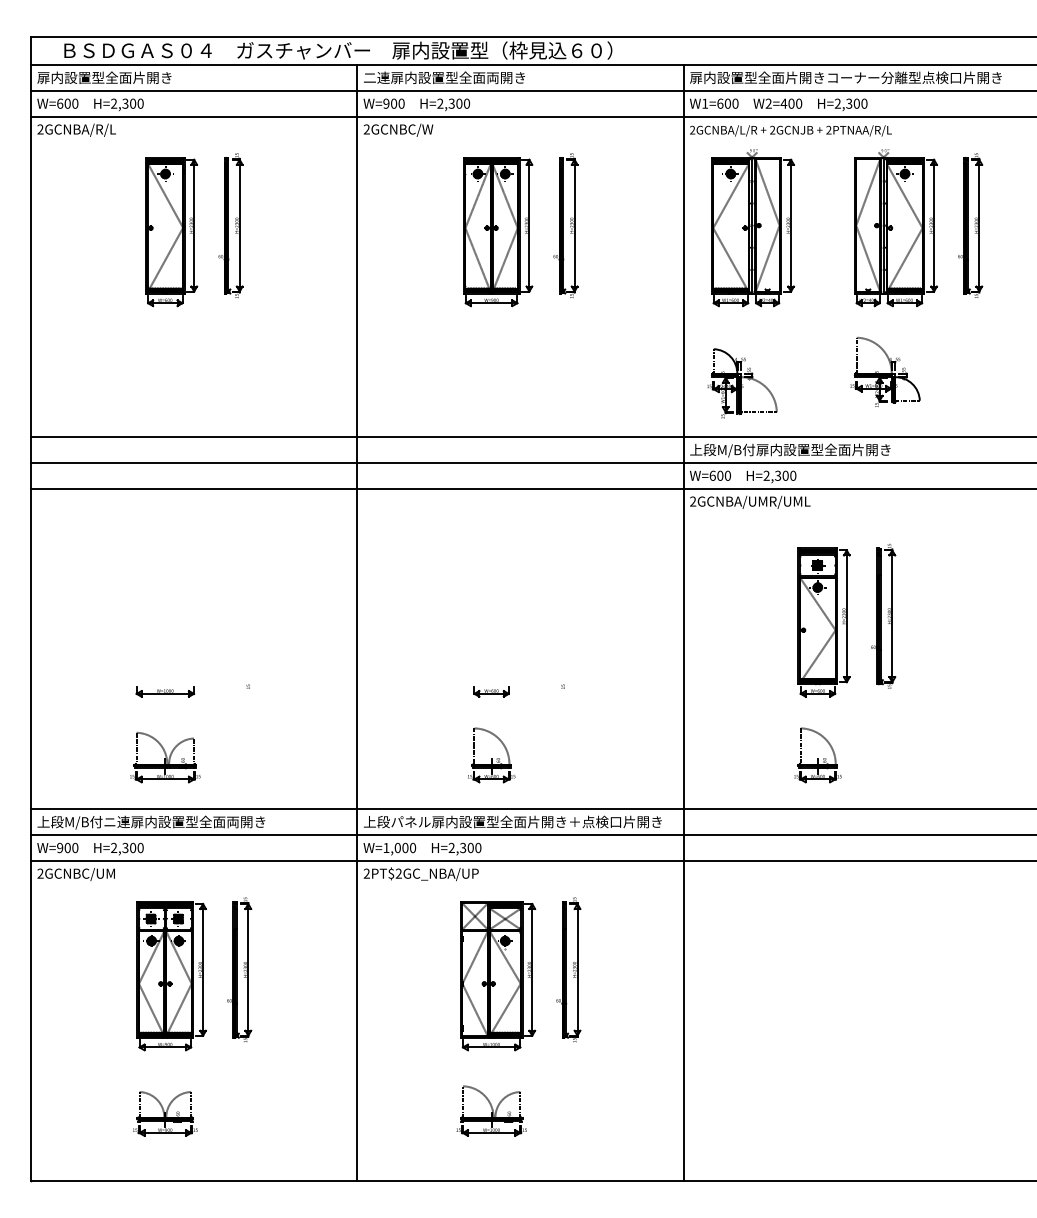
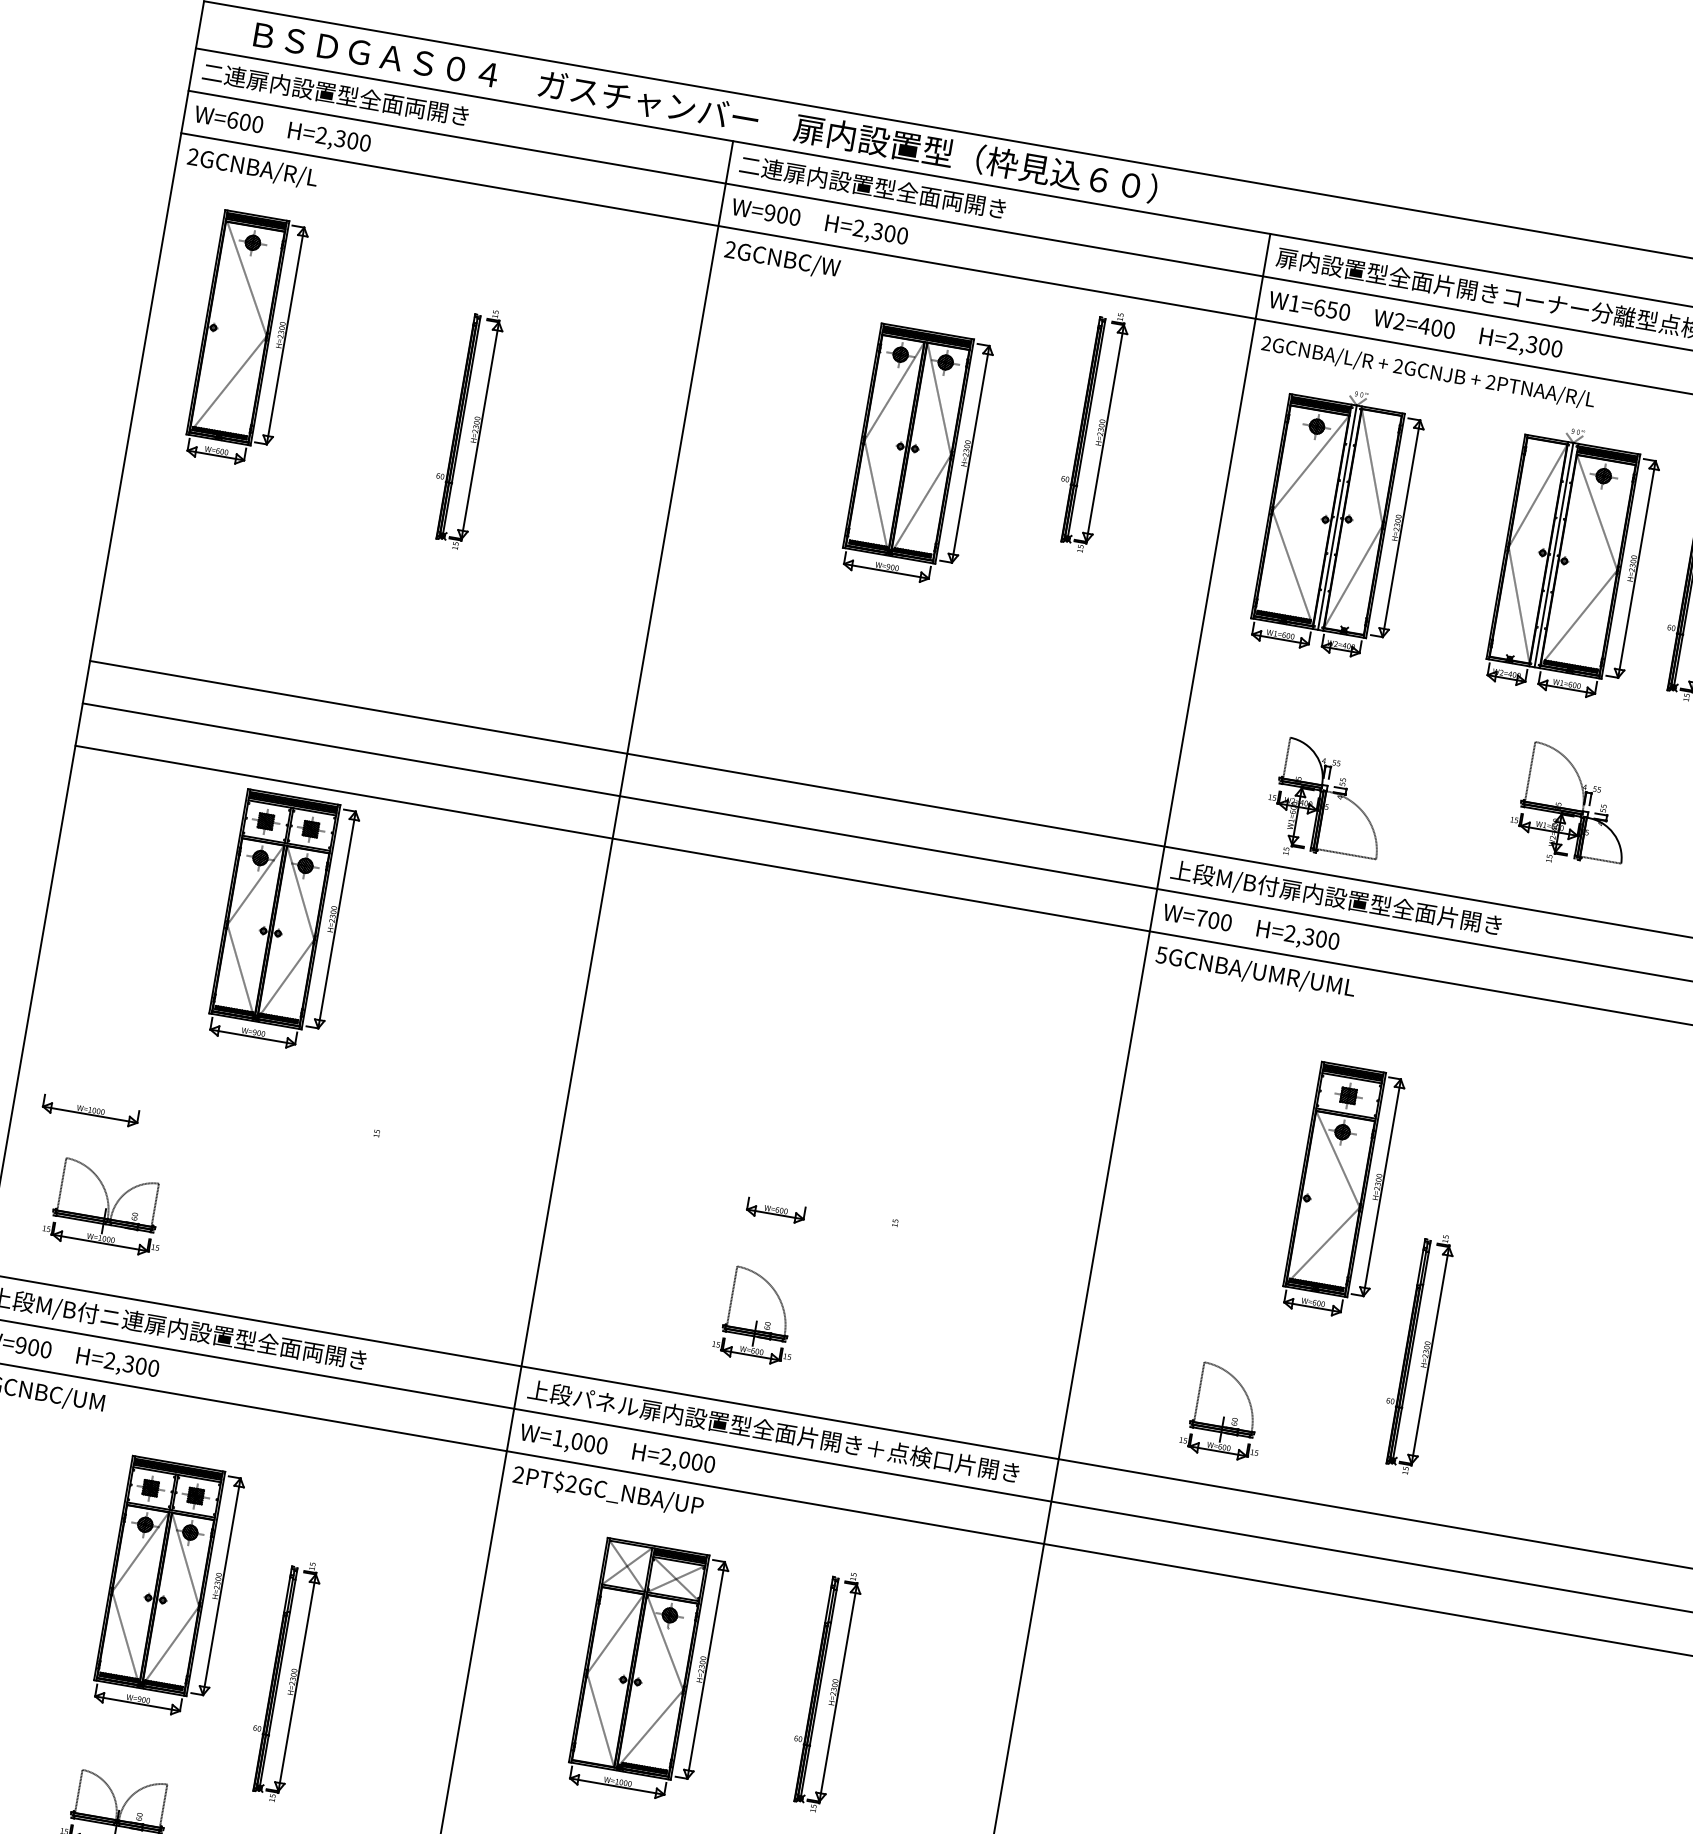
text: (117, 77) -> (334, 93), 扉内設置型全面片開き -> 二連扉内設置型全面両開き
text: (727, 103) -> (1331, 309), W1=600 -> W1=650
part: (230, 225) -> (465, 427), moved
part: (565, 225) -> (1090, 430), moved
part: (171, 232) -> (246, 340), moved
part: (885, 371) -> (1573, 805), moved
part: (742, 383) -> (1327, 802), moved
text: (712, 475) -> (1201, 917), W=600 -> W=700
text: (693, 501) -> (1162, 955), 2GCNBA/UMR/UML -> 5GCNBA/UMR/UML
part: (171, 571) -> (283, 921), added
part: (883, 615) -> (1416, 1351), moved
part: (164, 691) -> (89, 1110), moved
part: (817, 755) -> (1224, 1411), moved
part: (165, 757) -> (106, 1206), moved
text: (463, 847) -> (685, 1459), H=2,300 -> H=2,000
part: (239, 969) -> (282, 1679), moved
part: (498, 976) -> (648, 1671), moved

